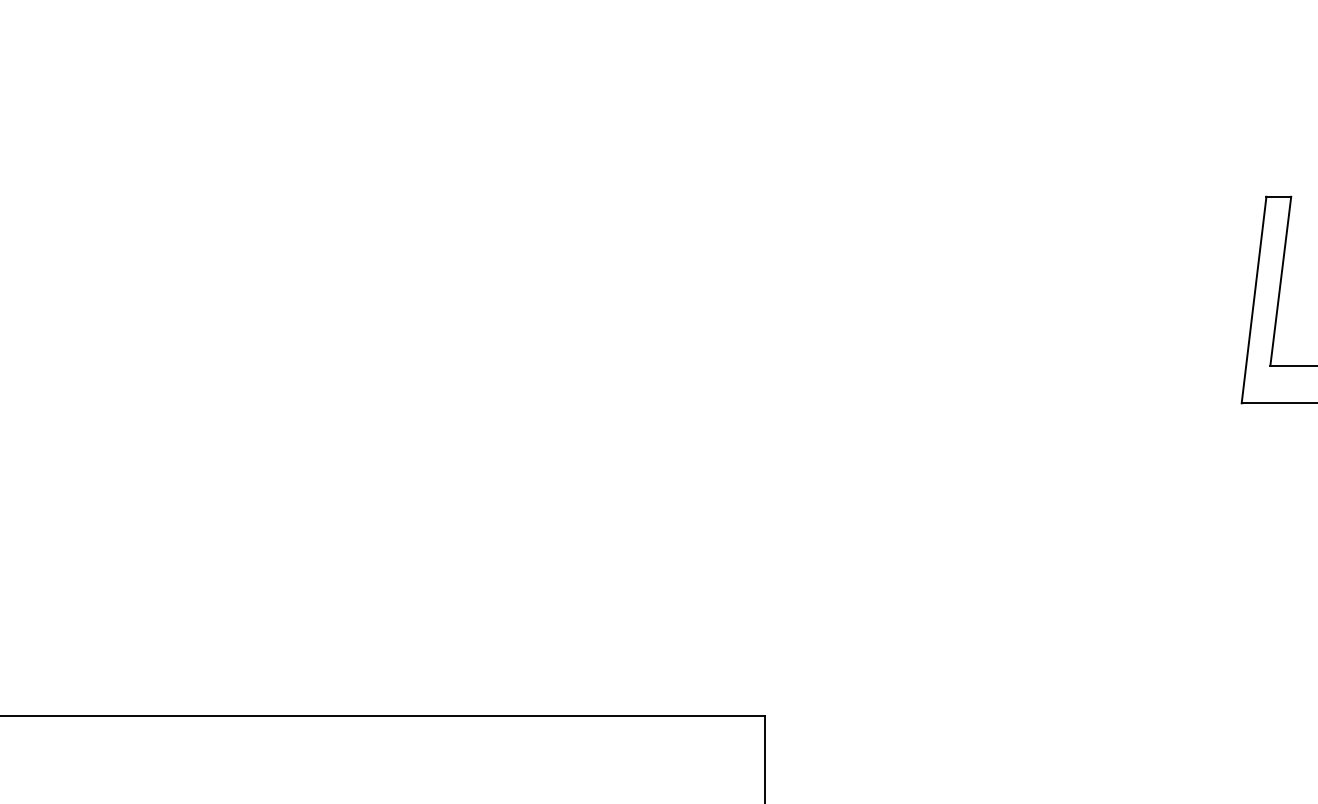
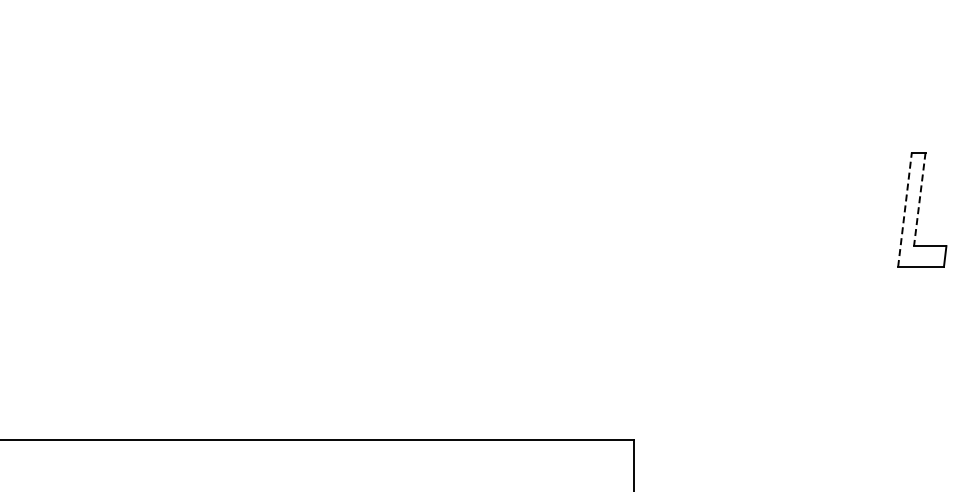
line: (1280, 281) -> (919, 199), solid -> dashed
line: (1254, 299) -> (905, 209), solid -> dashed

